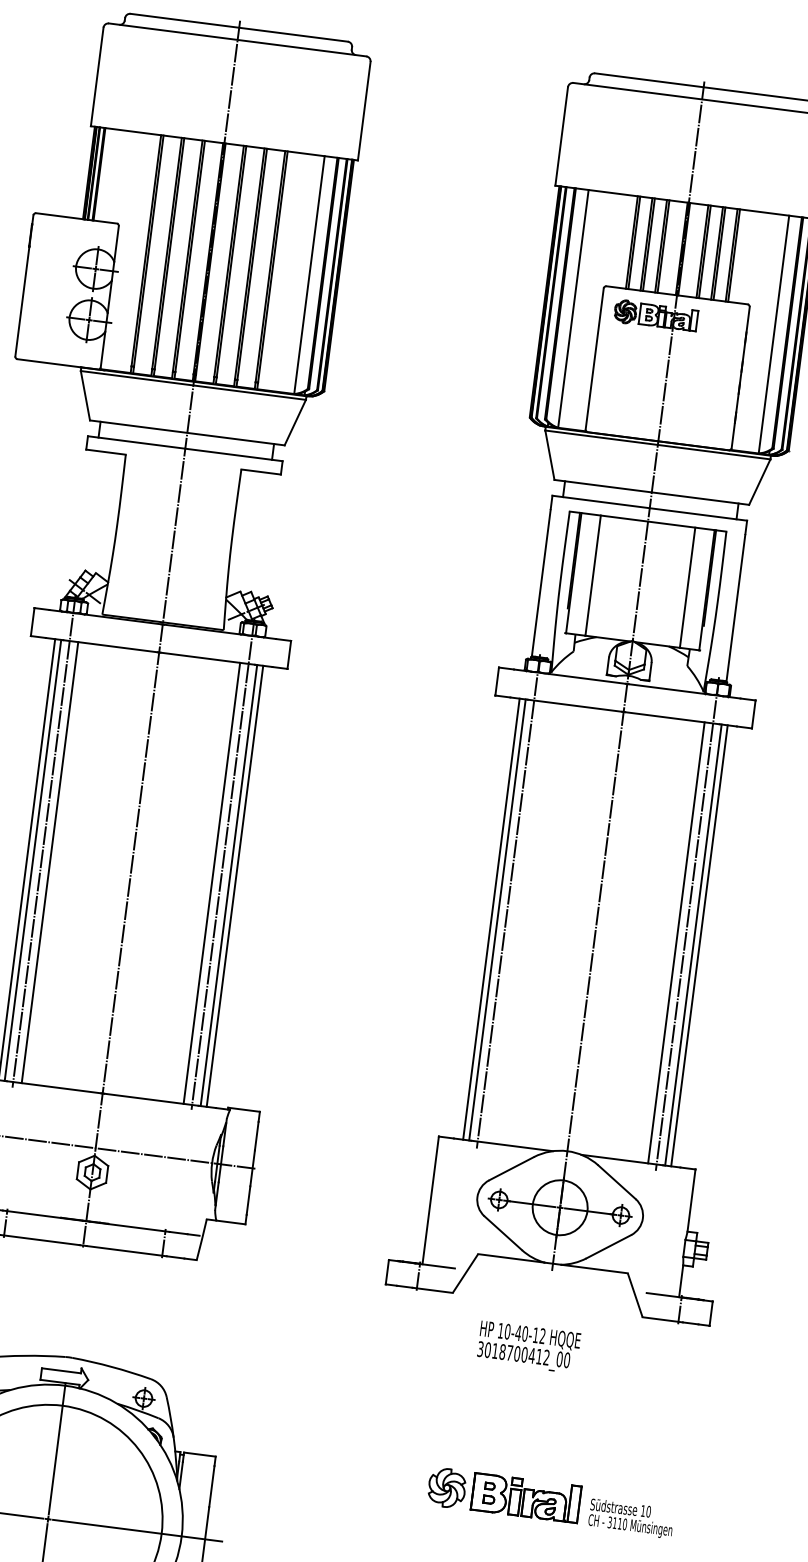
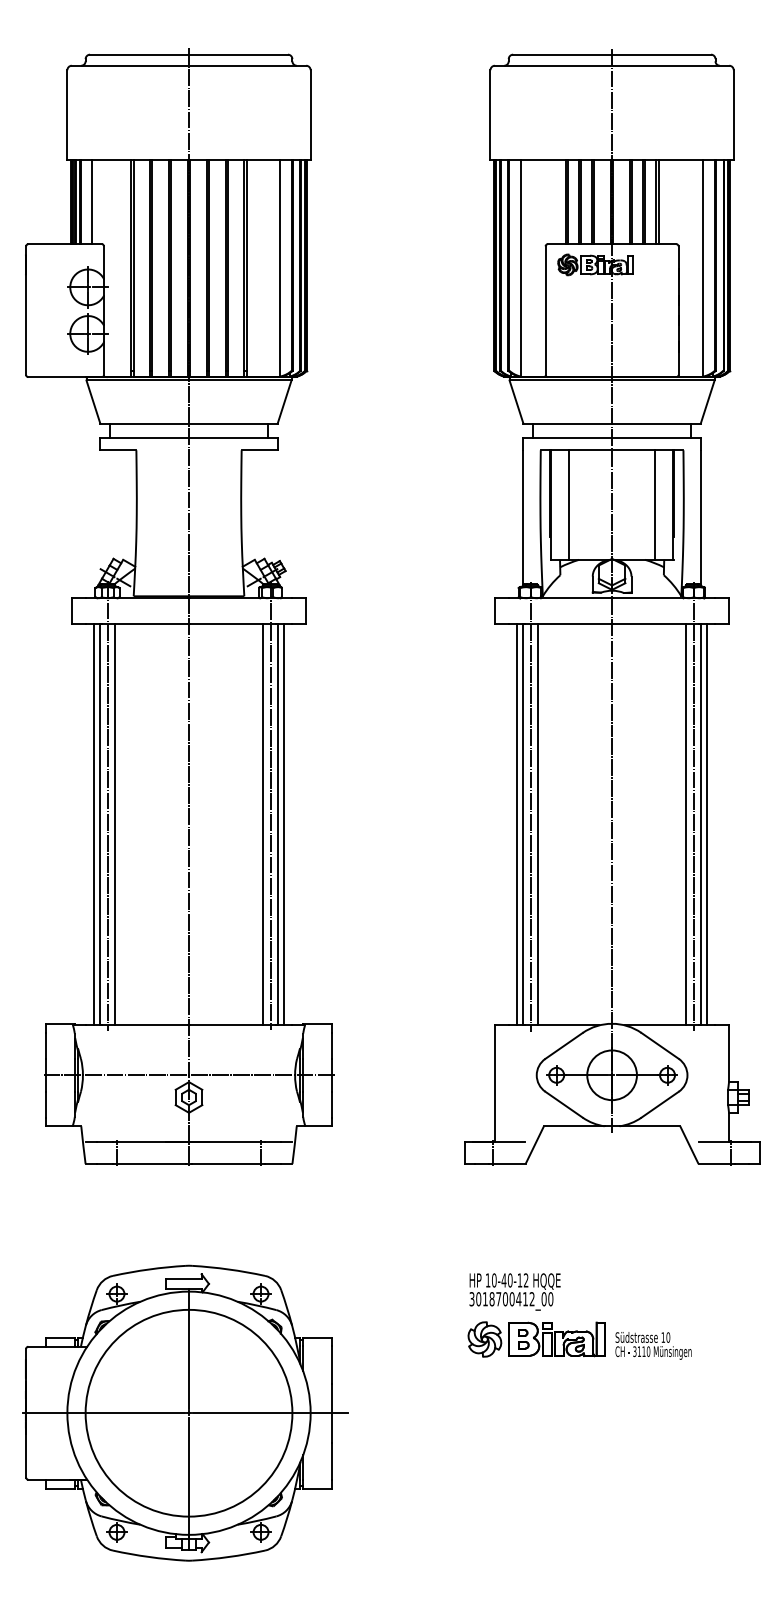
line: (111, 175) -> (91, 201), added
line: (514, 922) -> (538, 824), added
text: (528, 1346) -> (514, 1291), moved
part: (550, 1502) -> (579, 1340), moved

